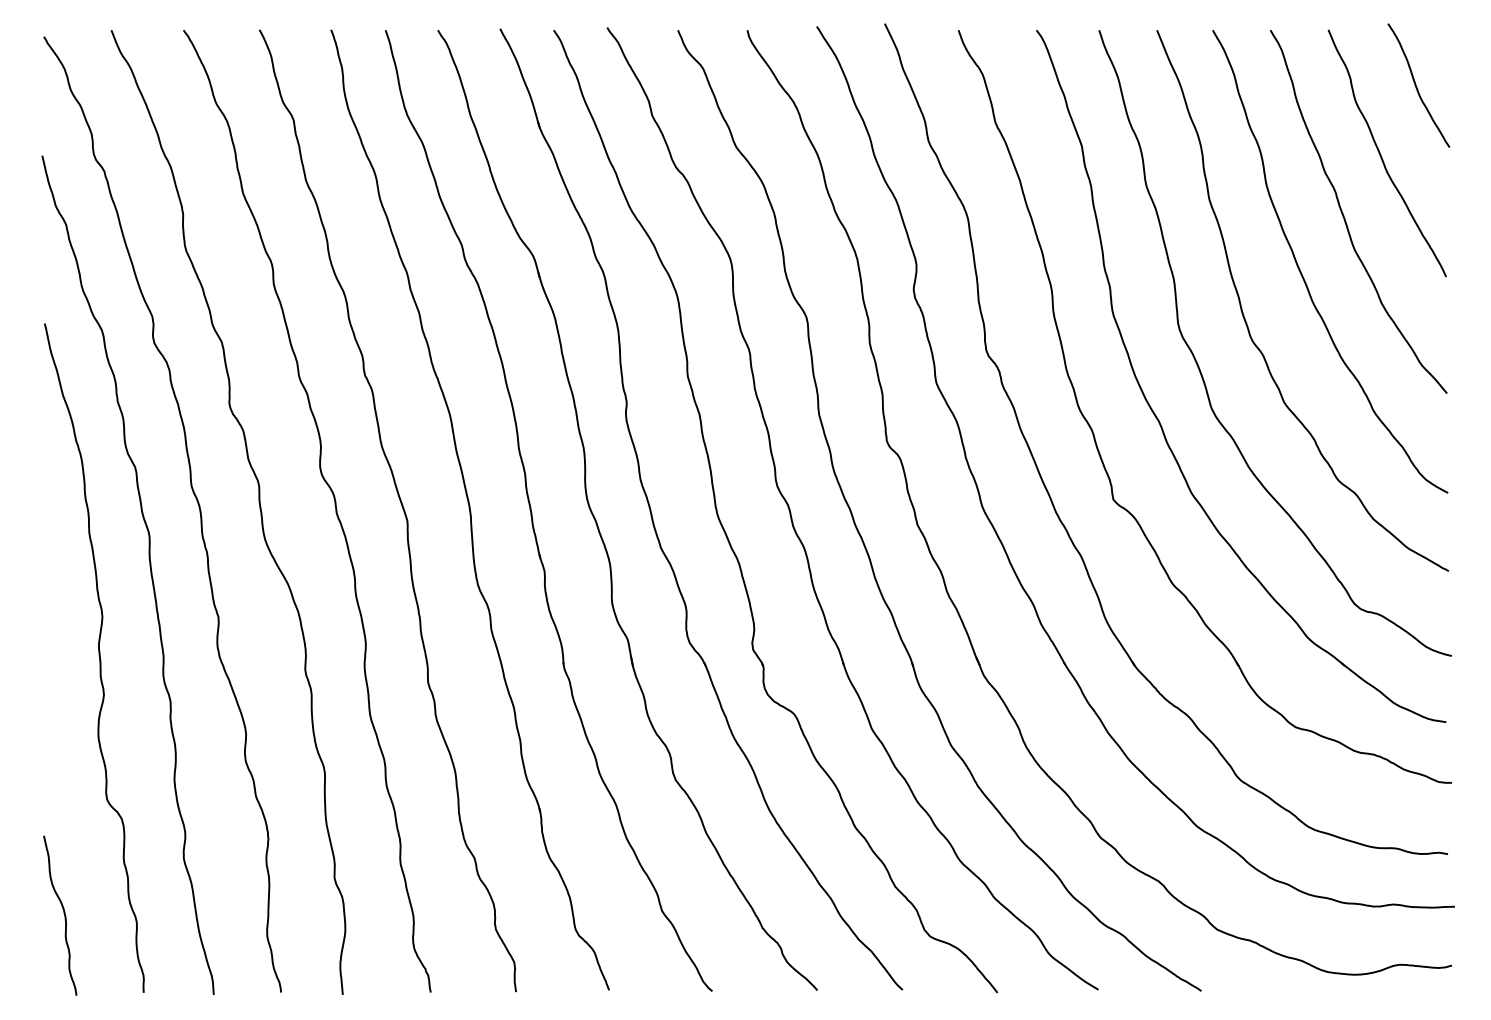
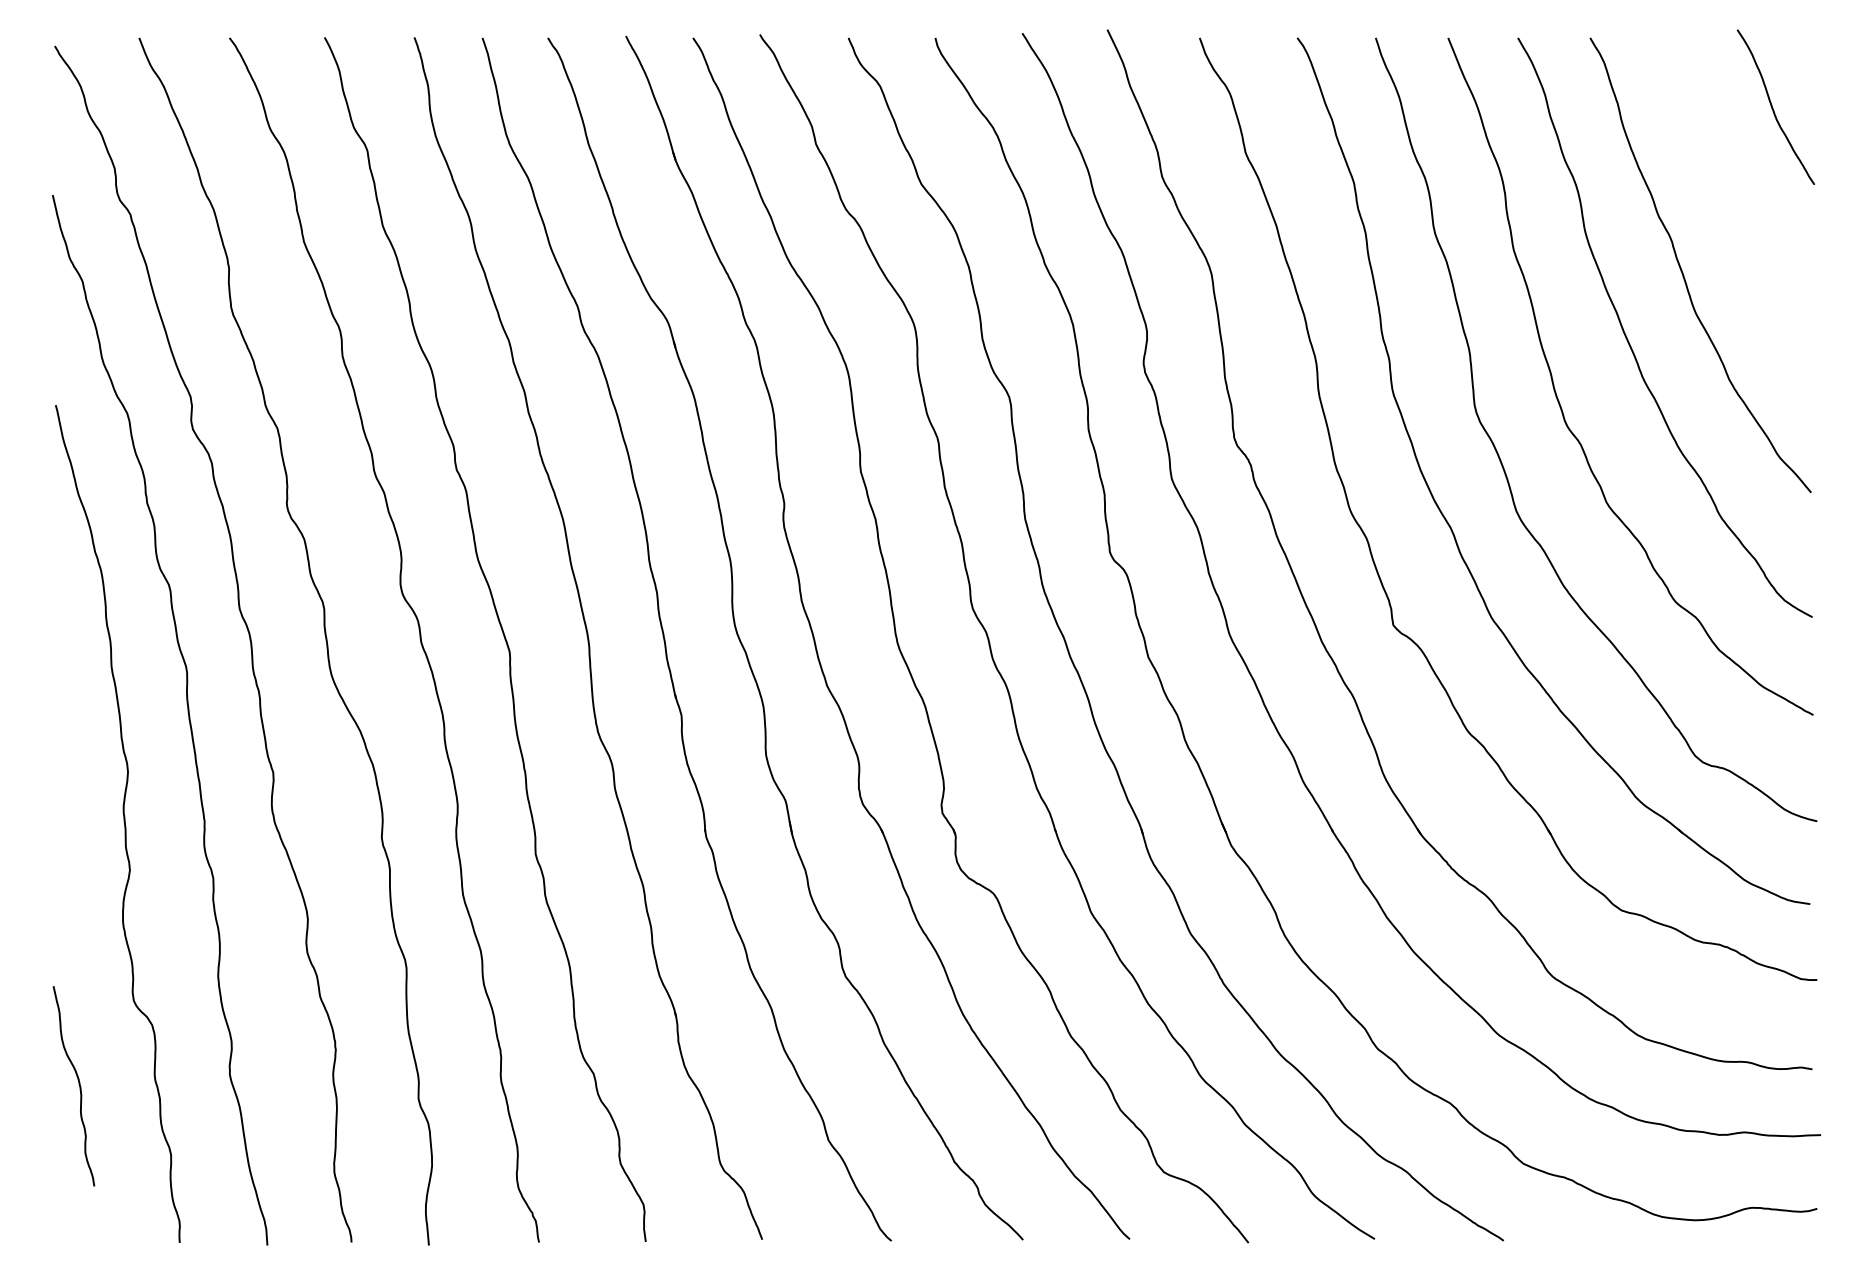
curve: (1381, 154) -> (1729, 193), removed
curve: (63, 913) -> (78, 1083), moved

